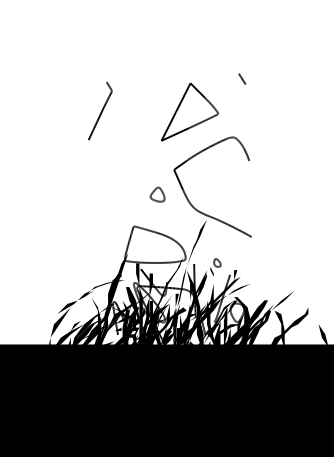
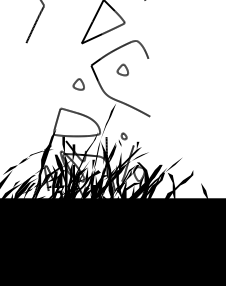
part: (215, 175) -> (122, 69), added
fill: (119, 327) -> (49, 185), removed
fill: (220, 332) -> (126, 189), removed

